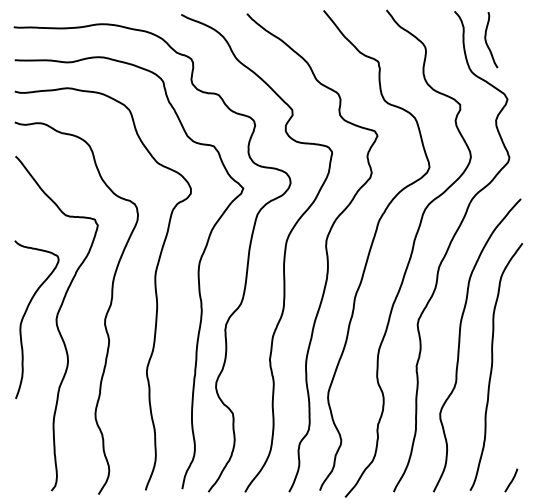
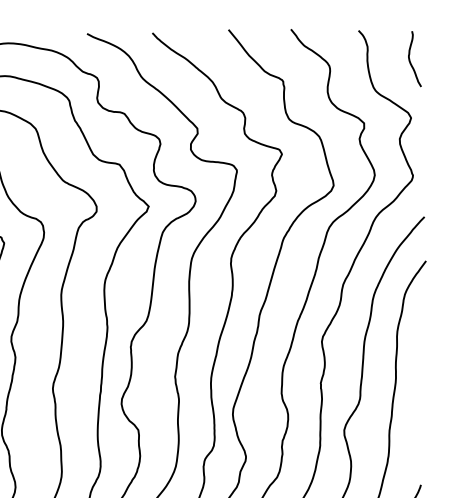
curve: (487, 42) -> (411, 61), moved

